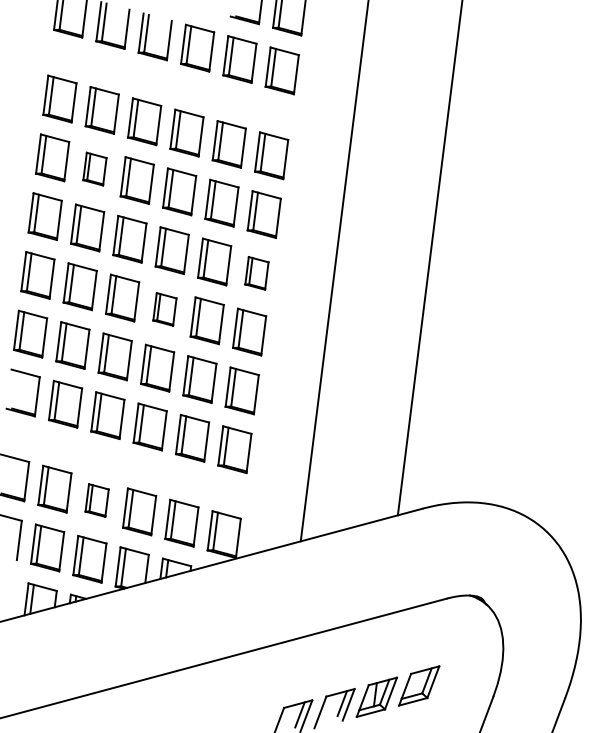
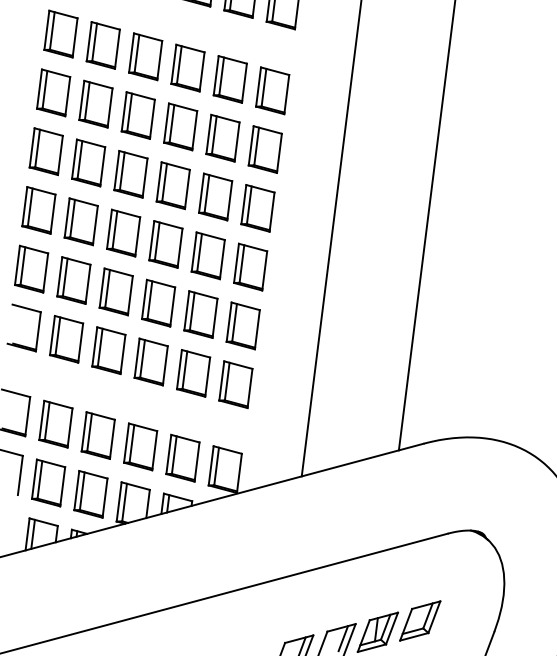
part: (94, 168) -> (95, 103), size x1.43
part: (256, 273) -> (257, 208), size x1.43
part: (164, 309) -> (165, 244), size x1.43
part: (96, 500) -> (97, 435), size x1.43

